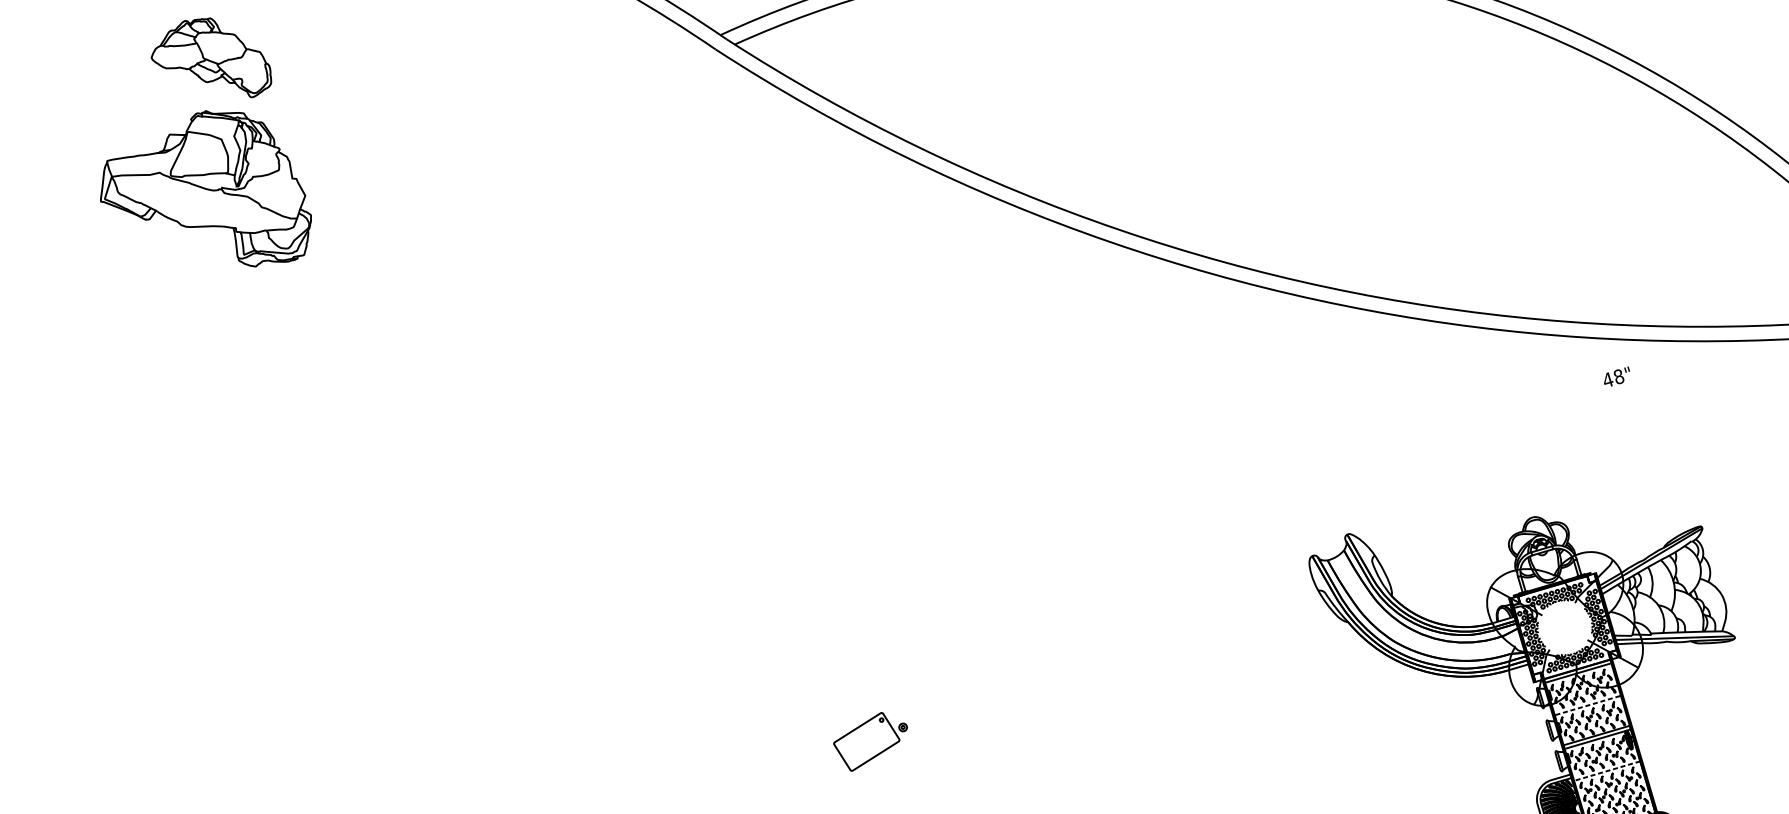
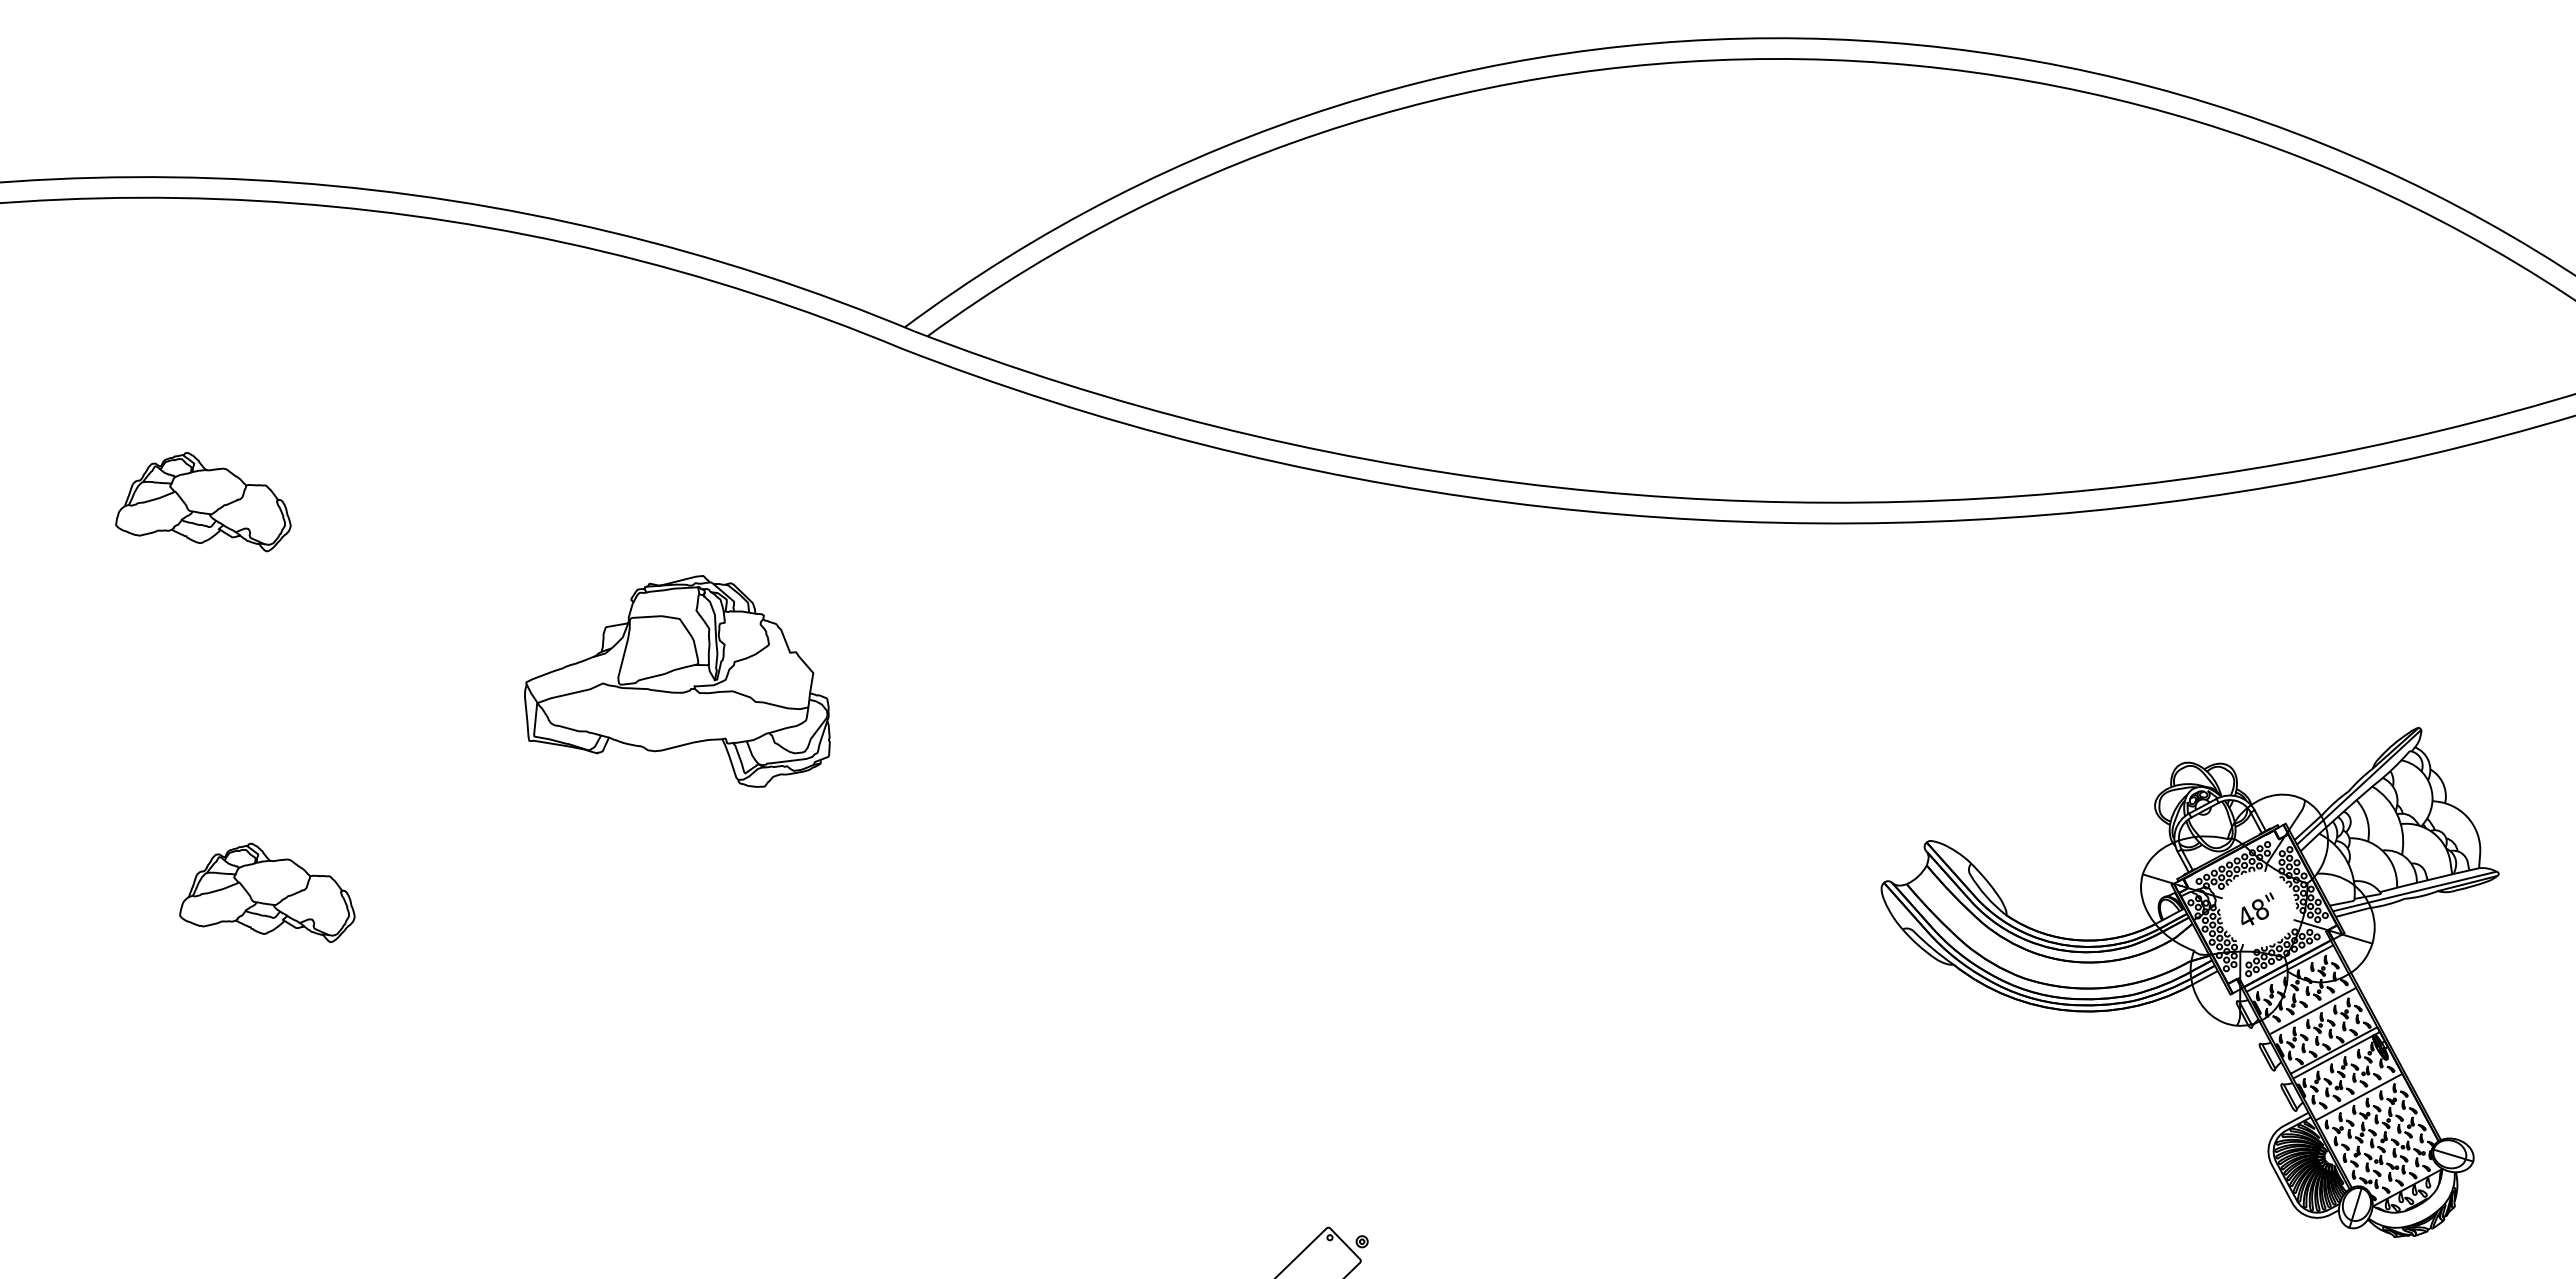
part: (211, 182) -> (677, 681), moved
part: (202, 331) -> (267, 892), added
text: (1617, 375) -> (2257, 908), moved
line: (1587, 705) -> (2312, 1011), dashed -> solid
line: (1606, 771) -> (2358, 1097), dashed -> solid

